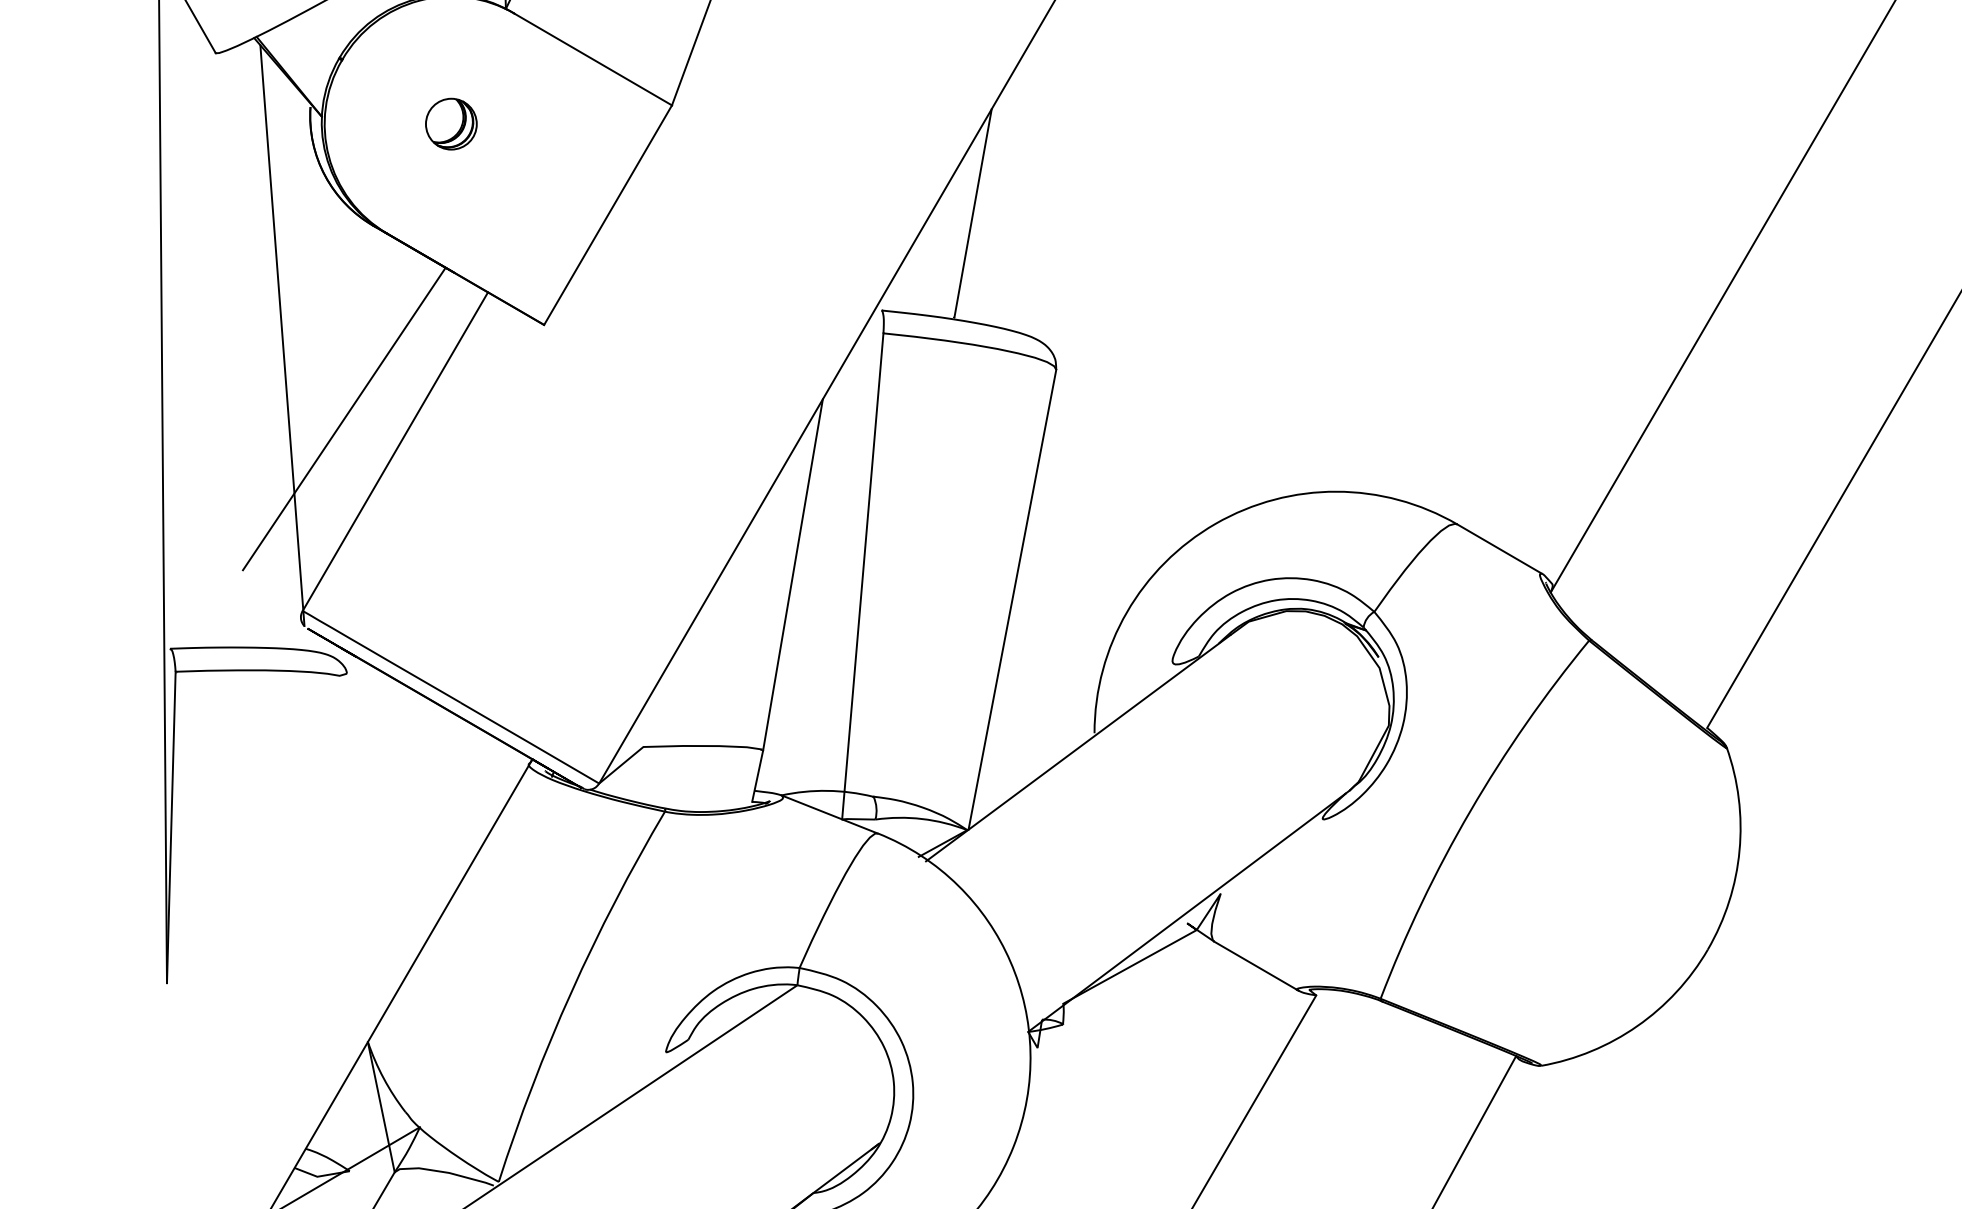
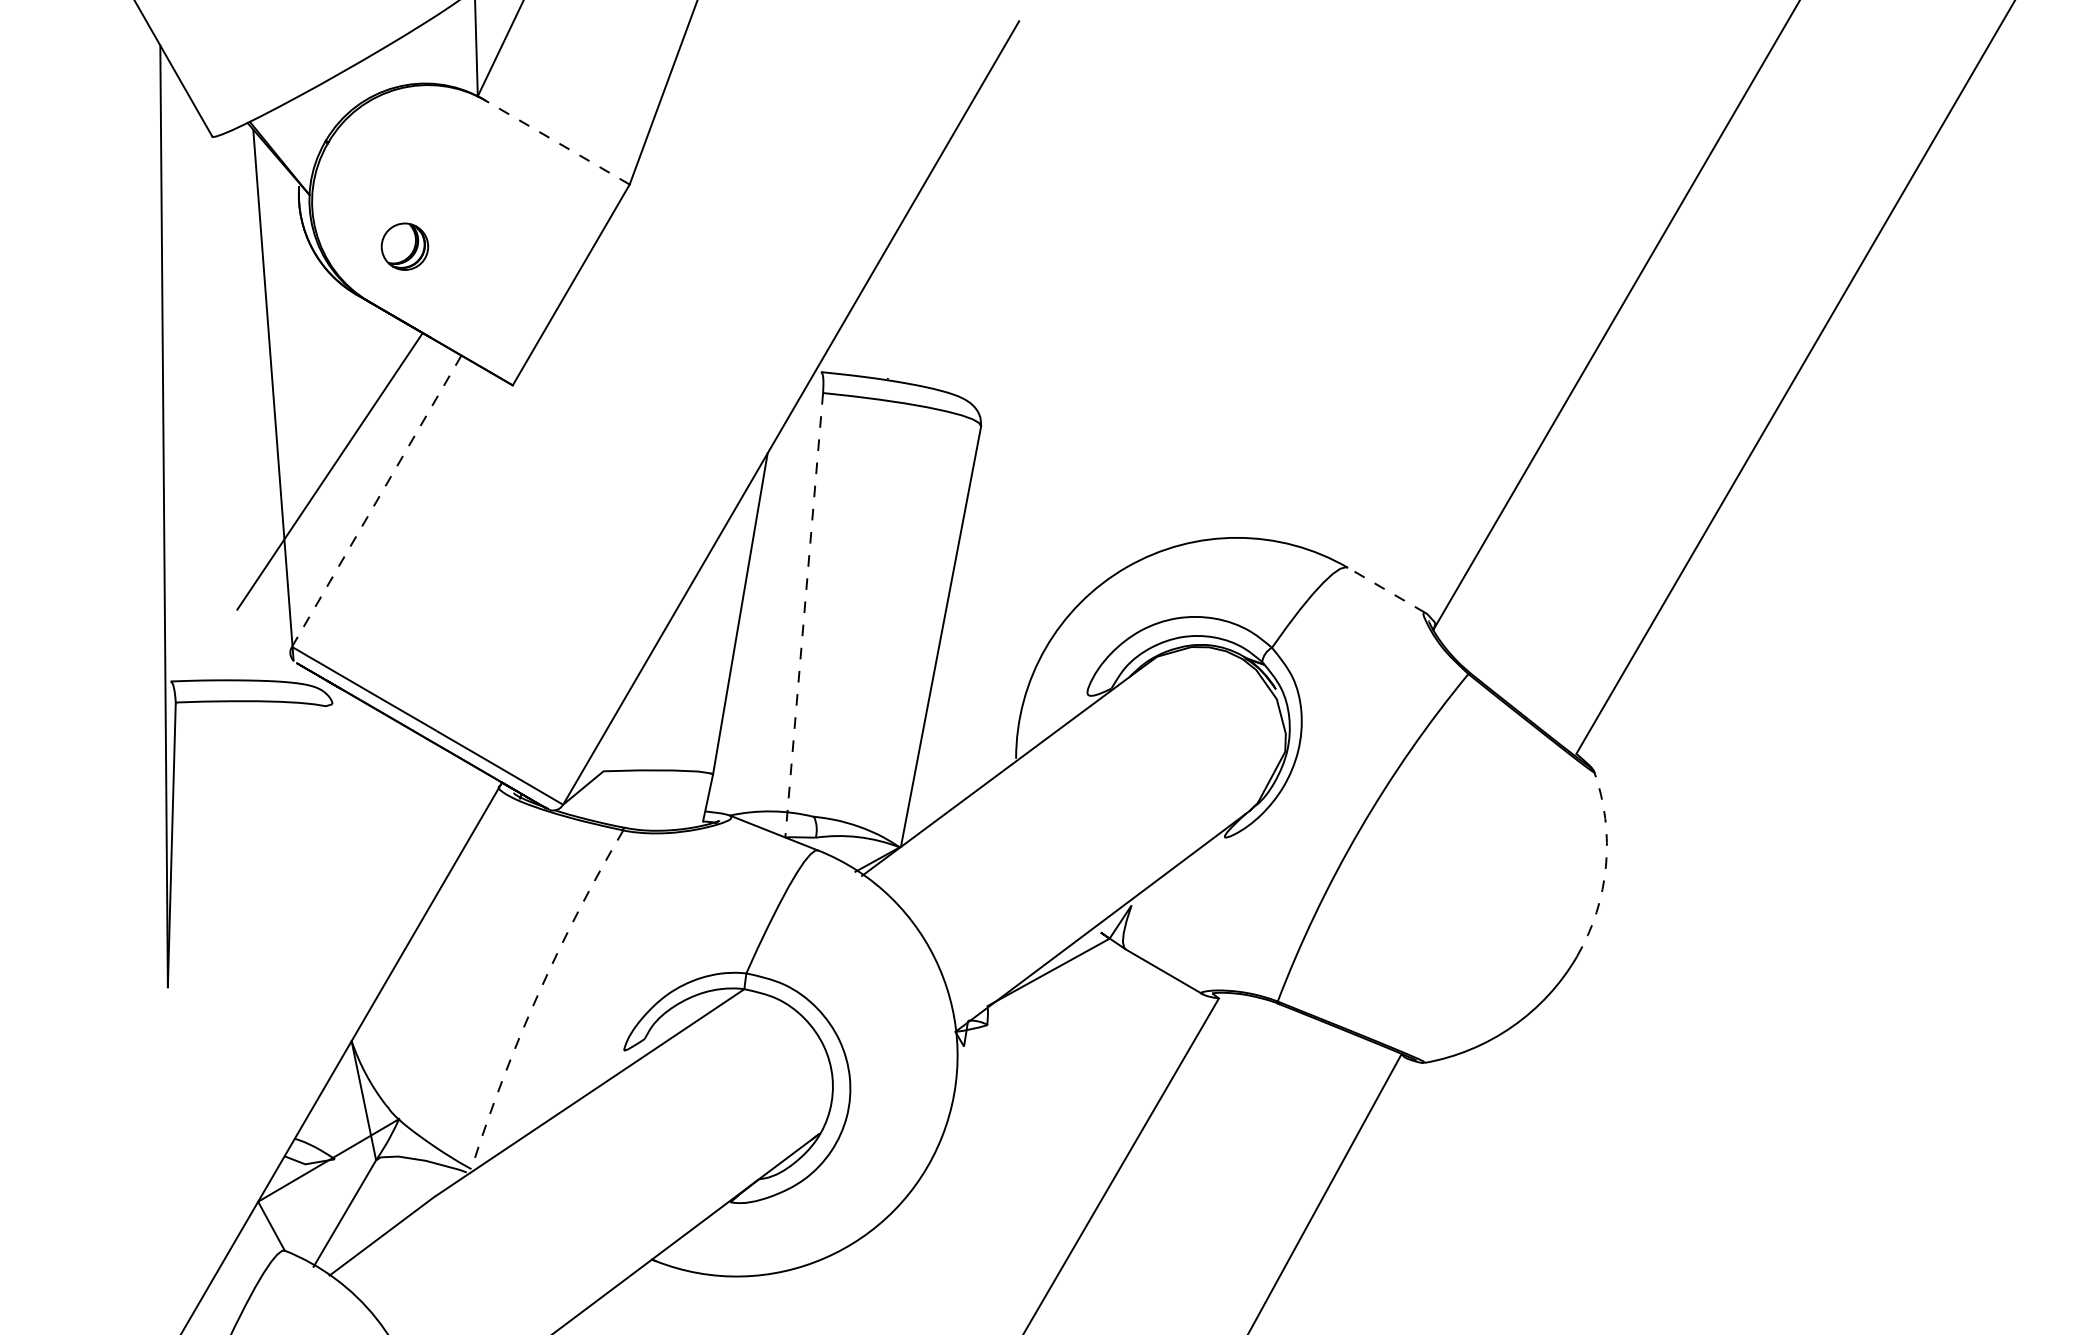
line: (593, 59) -> (557, 142), solid -> dashed
part: (450, 123) -> (404, 246), moved
line: (973, 213) -> (905, 283), removed
line: (395, 451) -> (376, 501), solid -> dashed
line: (1499, 548) -> (1386, 589), solid -> dashed
line: (863, 576) -> (804, 615), solid -> dashed
arc: (1739, 851) -> (1605, 866), solid -> dashed
arc: (571, 992) -> (537, 995), solid -> dashed

